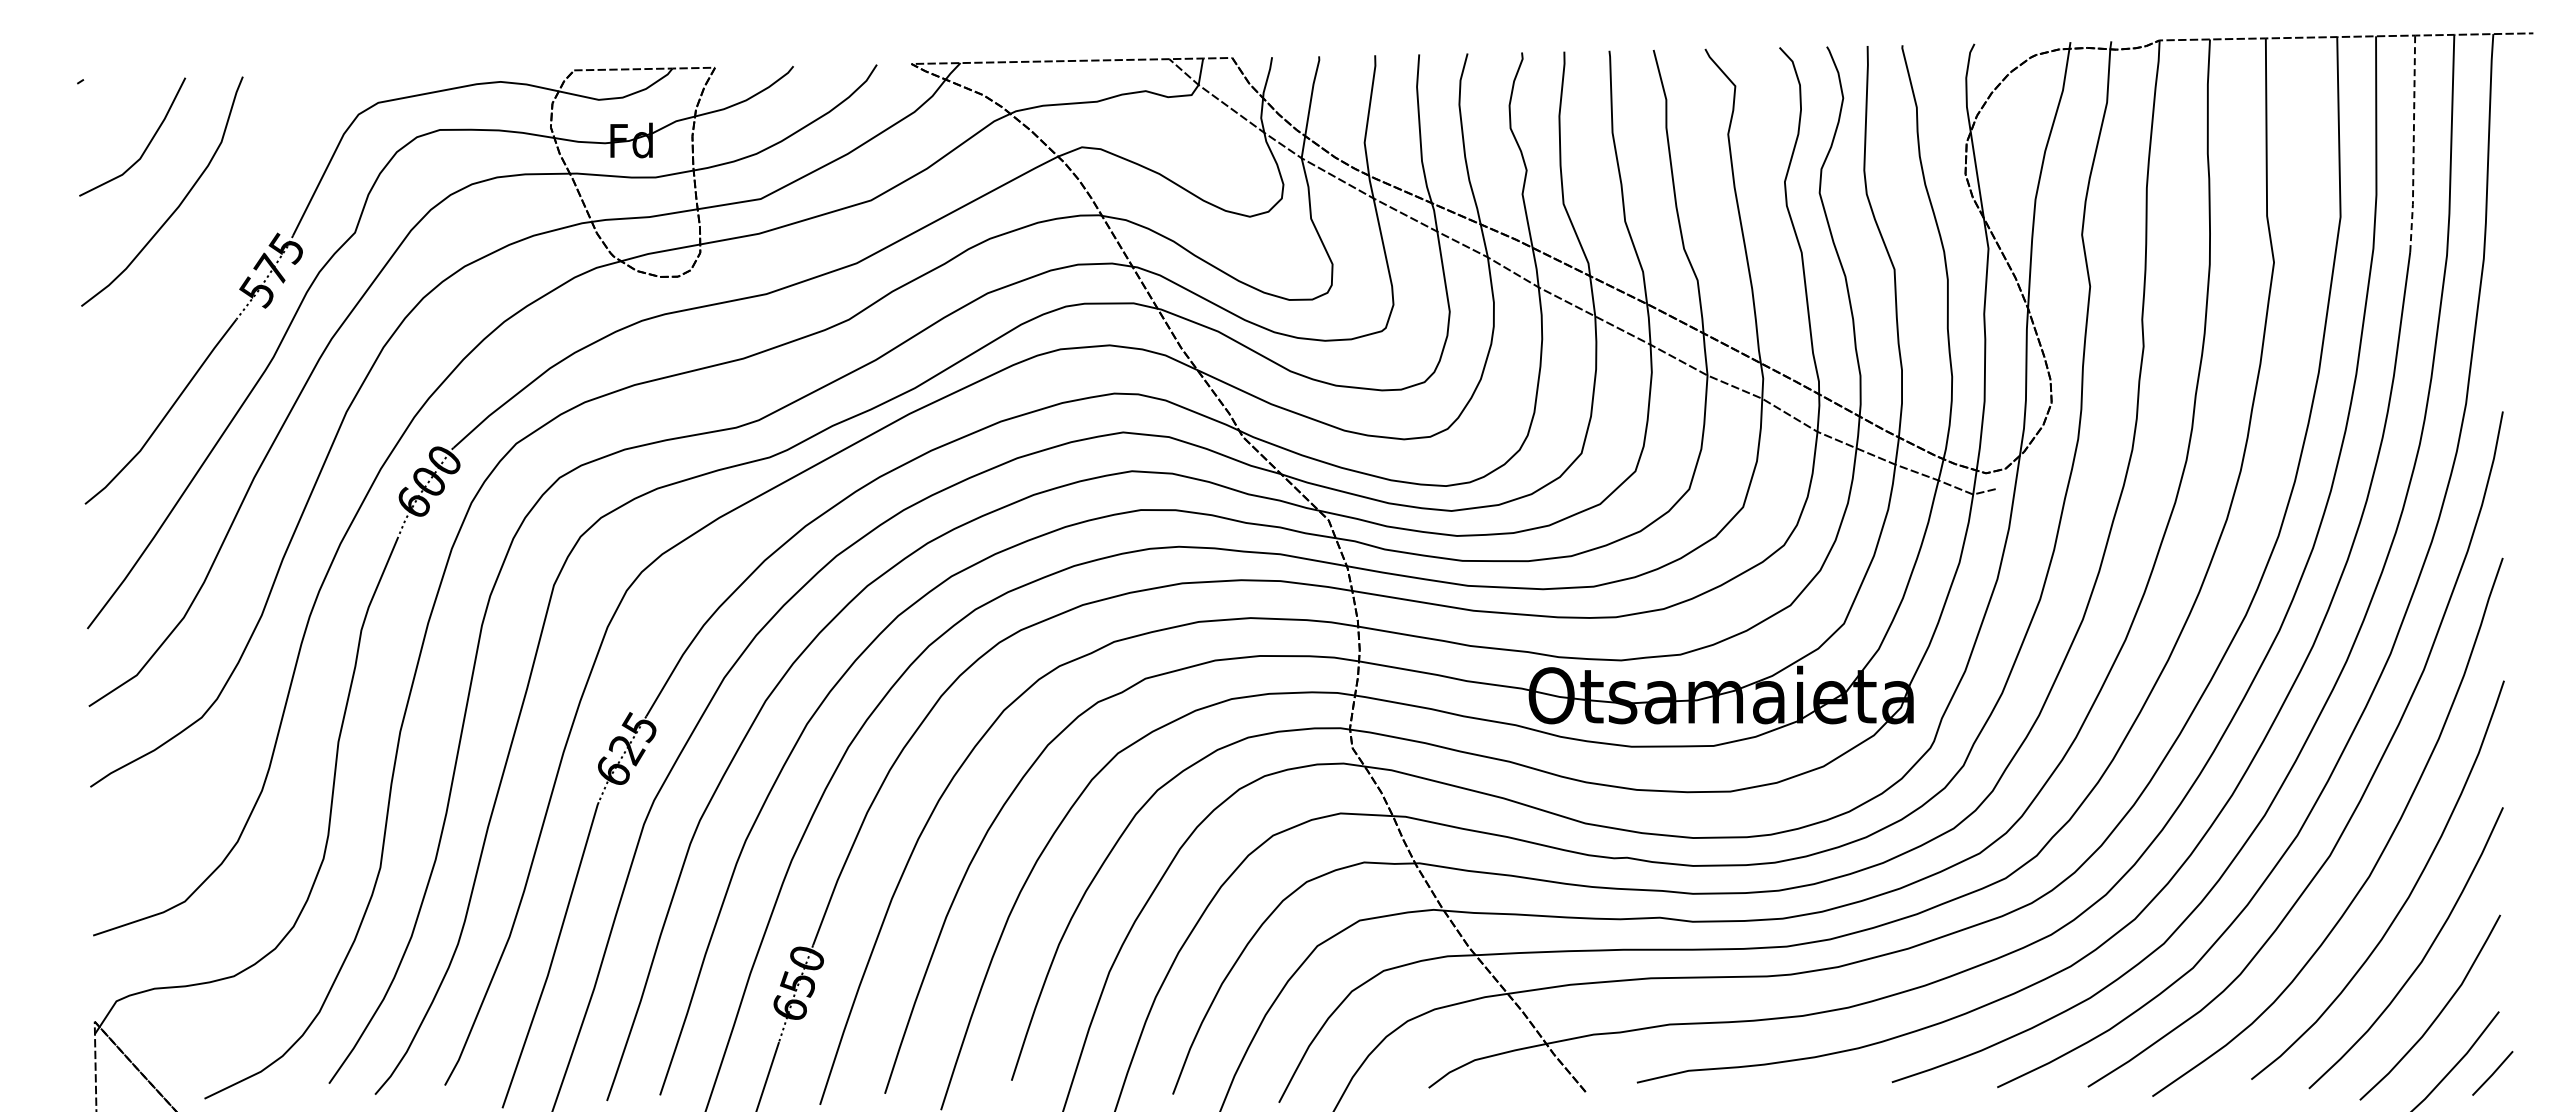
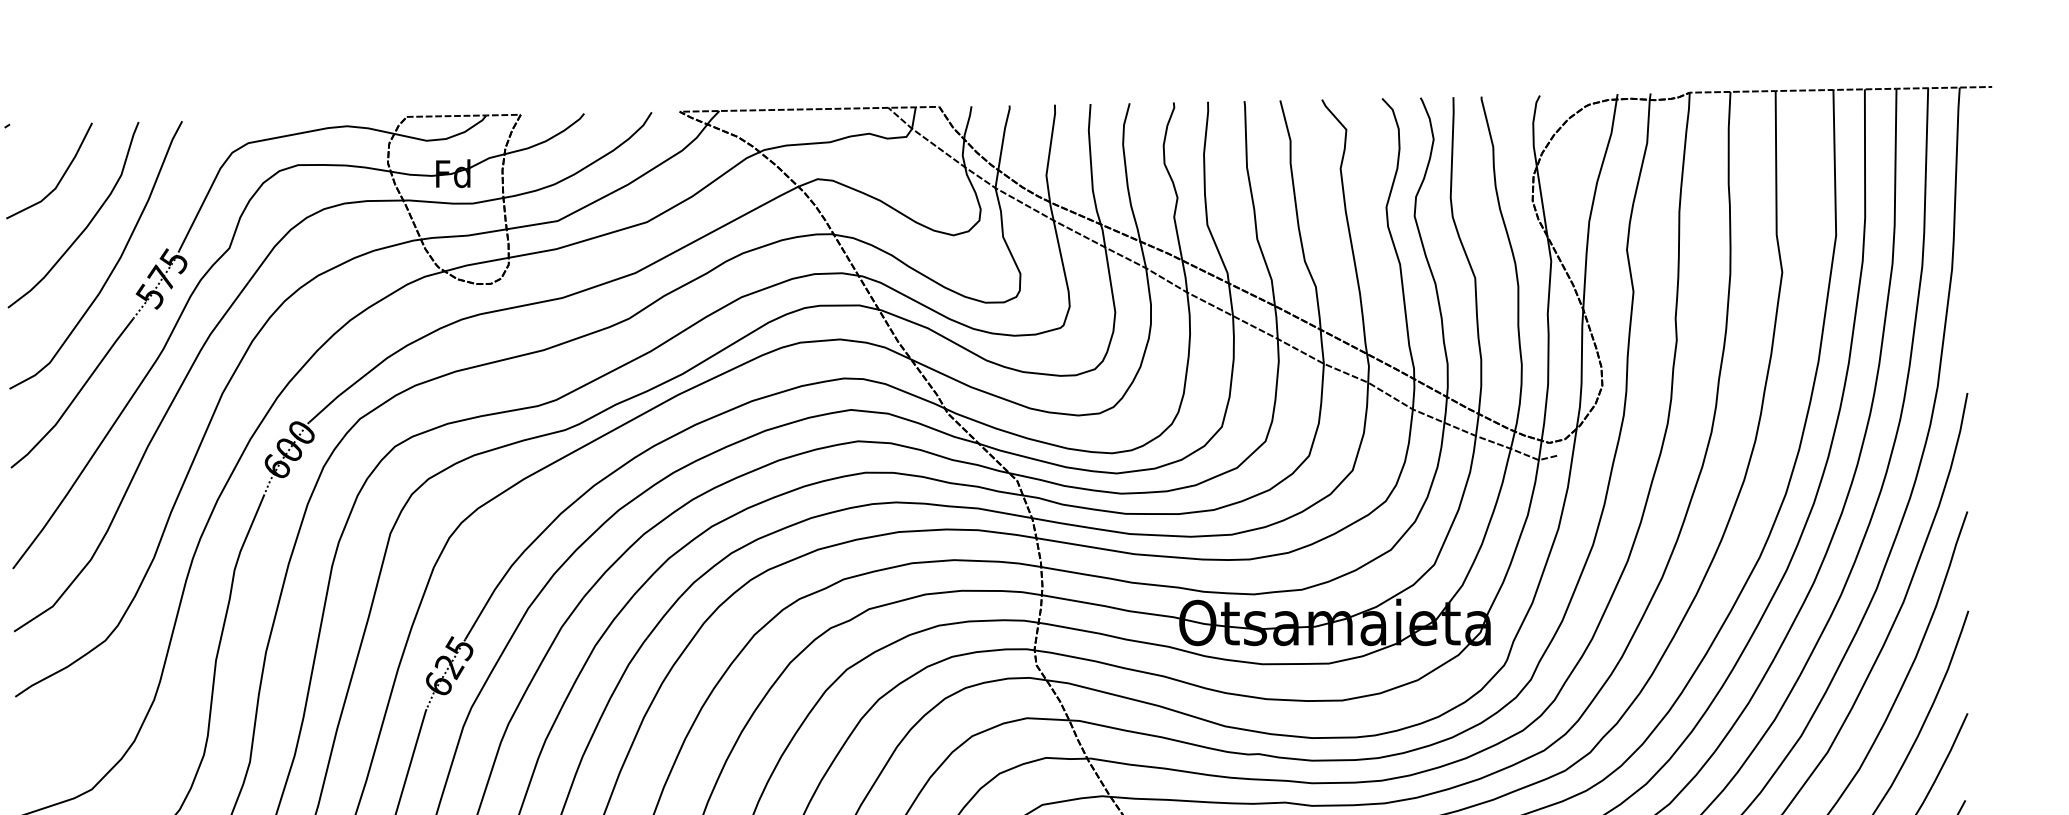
line: (2413, 144) -> (1895, 176), dashed -> solid
curve: (212, 255) -> (114, 266), added

